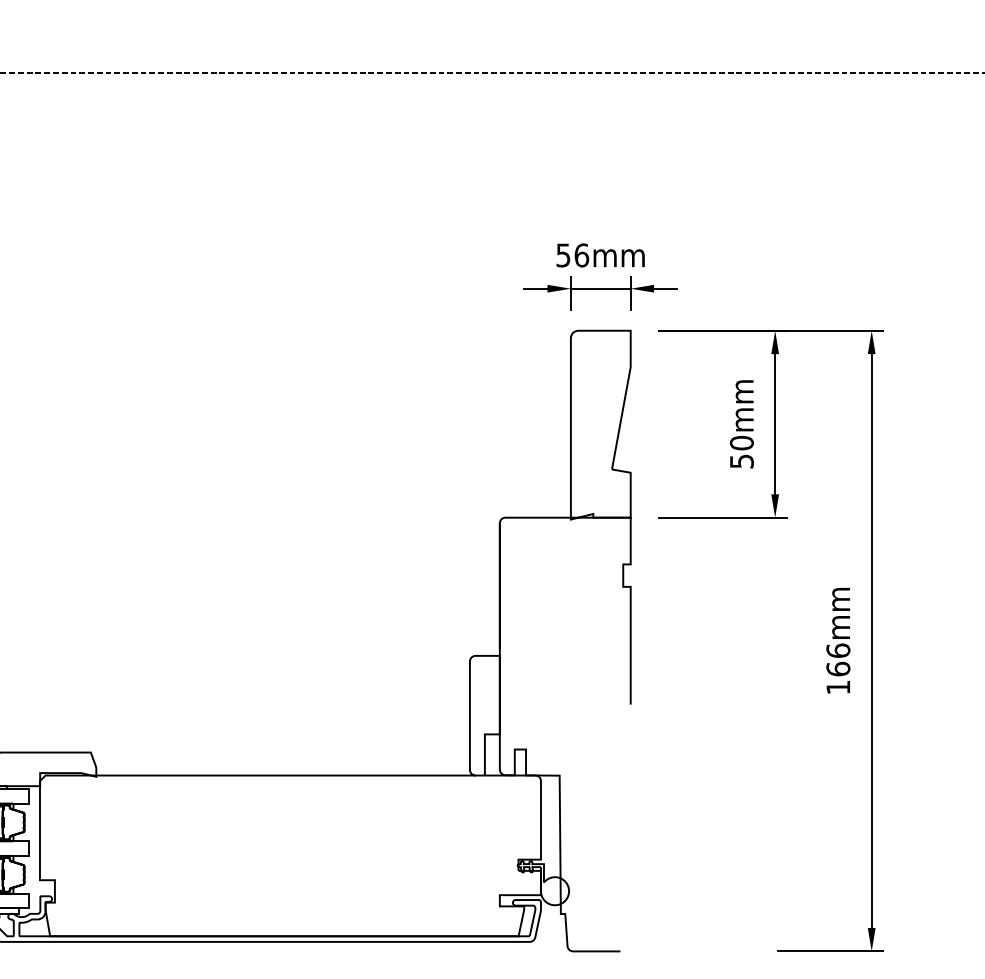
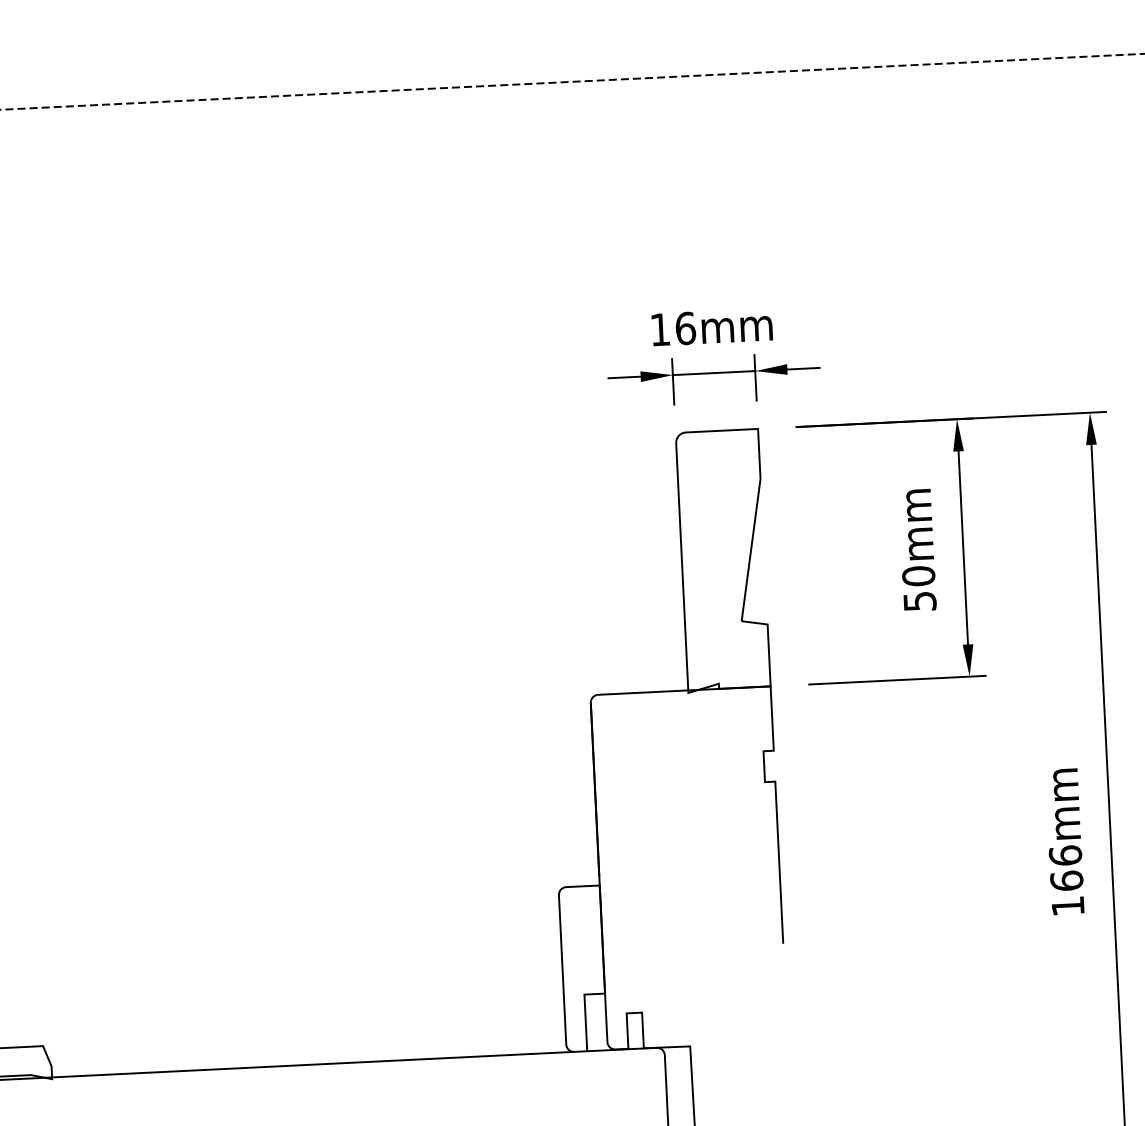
text: (563, 255) -> (660, 329), 56mm -> 16mm

